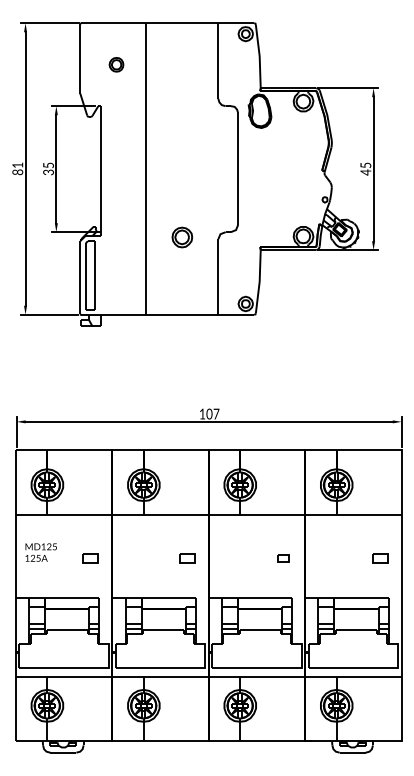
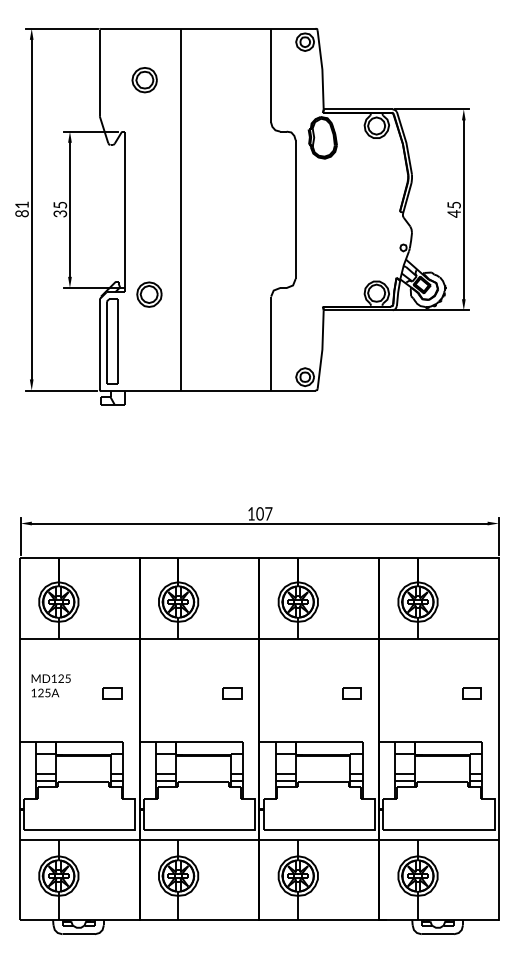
part: (116, 64) -> (144, 79), size x1.43
part: (182, 237) -> (149, 294), moved
part: (283, 558) -> (351, 693), size x1.43

